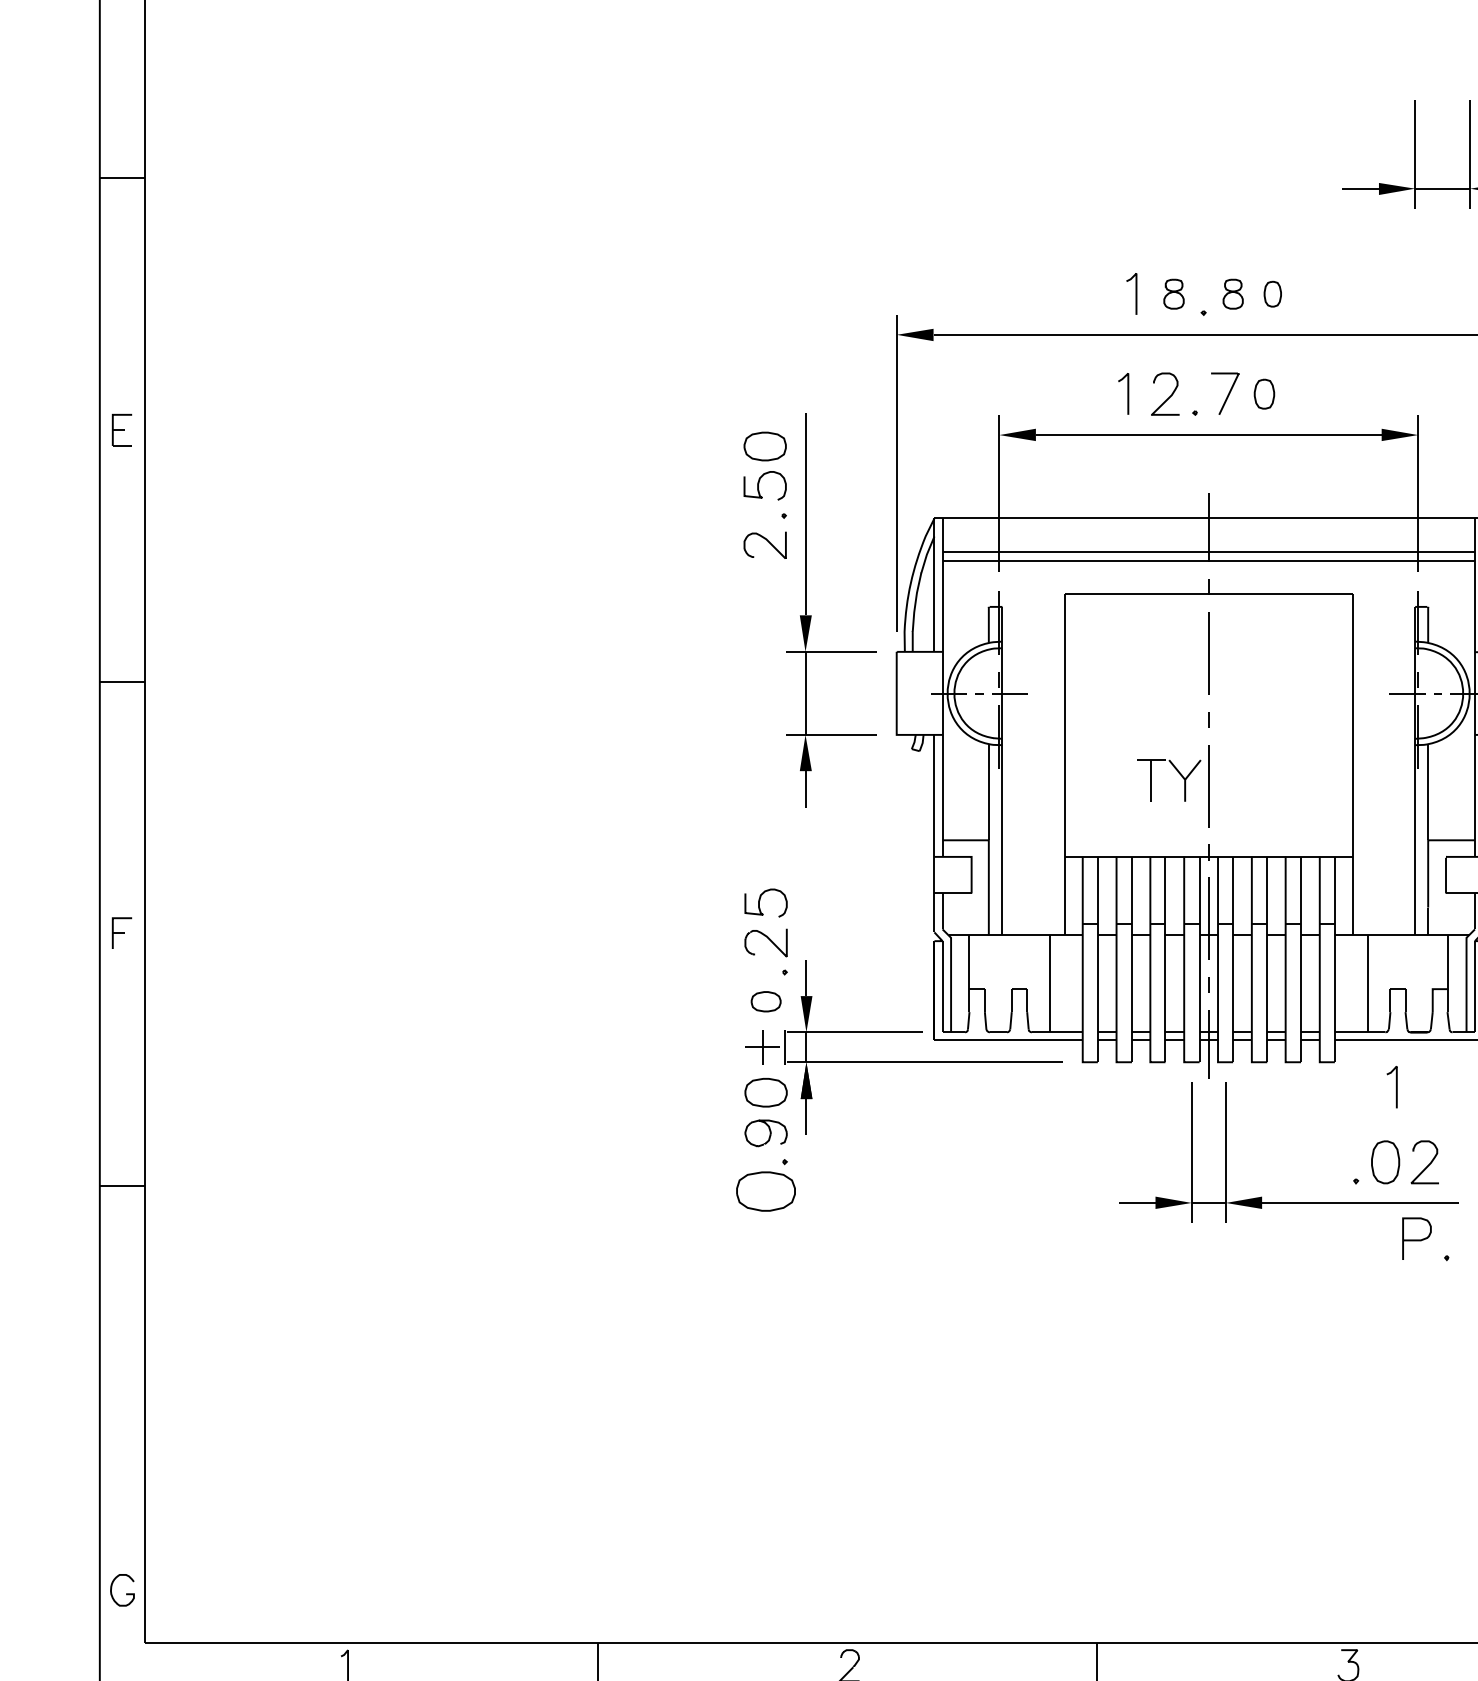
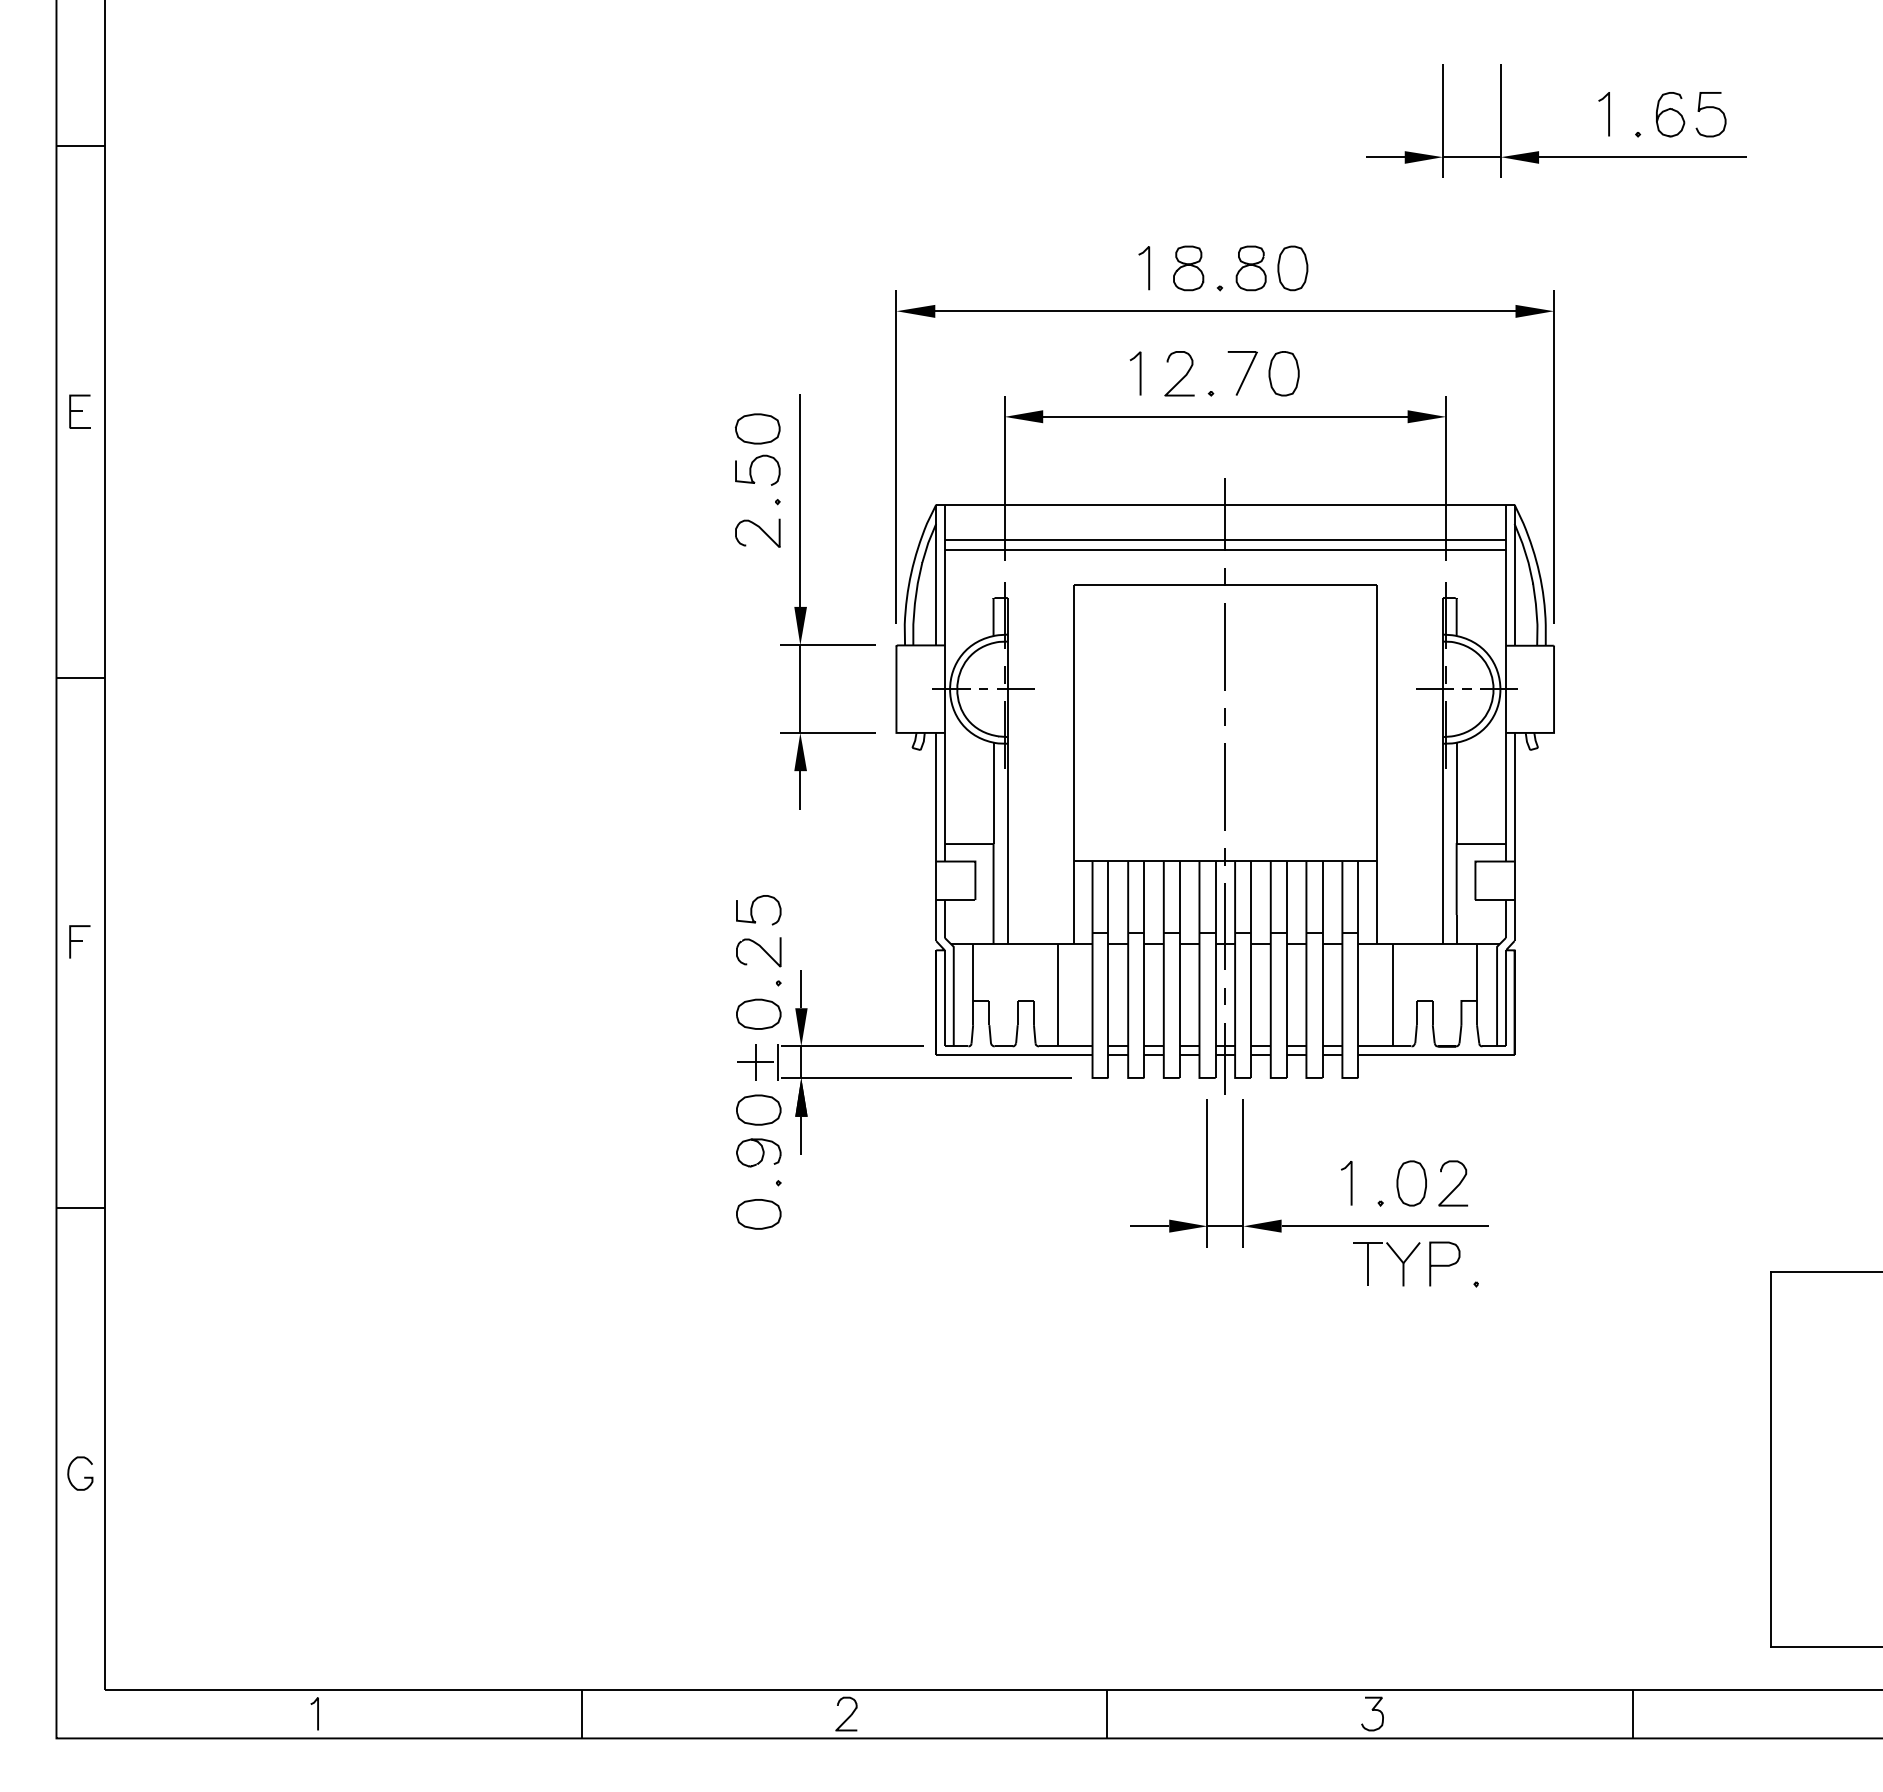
part: (1173, 294) -> (1188, 268), size x1.43
part: (1232, 294) -> (1250, 268), size x1.43
part: (1272, 294) -> (1292, 268), size x1.67
part: (1263, 393) -> (1283, 373), size x1.43
part: (1177, 772) -> (1395, 1255), moved
part: (765, 1001) -> (758, 1013), size x1.43
curve: (1395, 1087) -> (1350, 1183), moved
part: (765, 1191) -> (758, 1214), size x0.71
curve: (126, 1593) -> (84, 1476), moved

